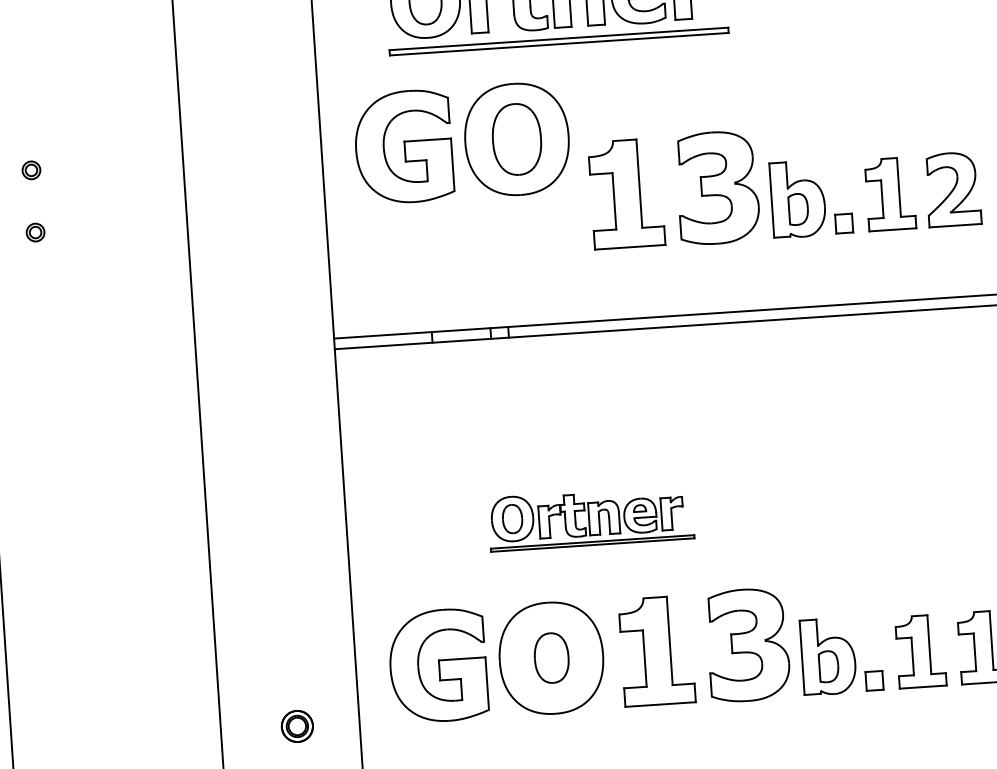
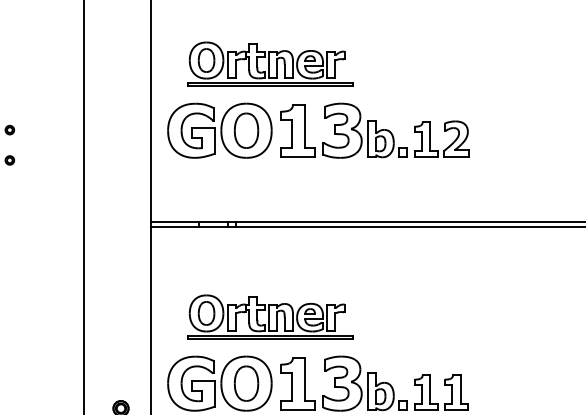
part: (783, 183) -> (374, 130), moved
part: (591, 517) -> (270, 316), size x1.67
part: (551, 657) -> (246, 383), size x1.43

